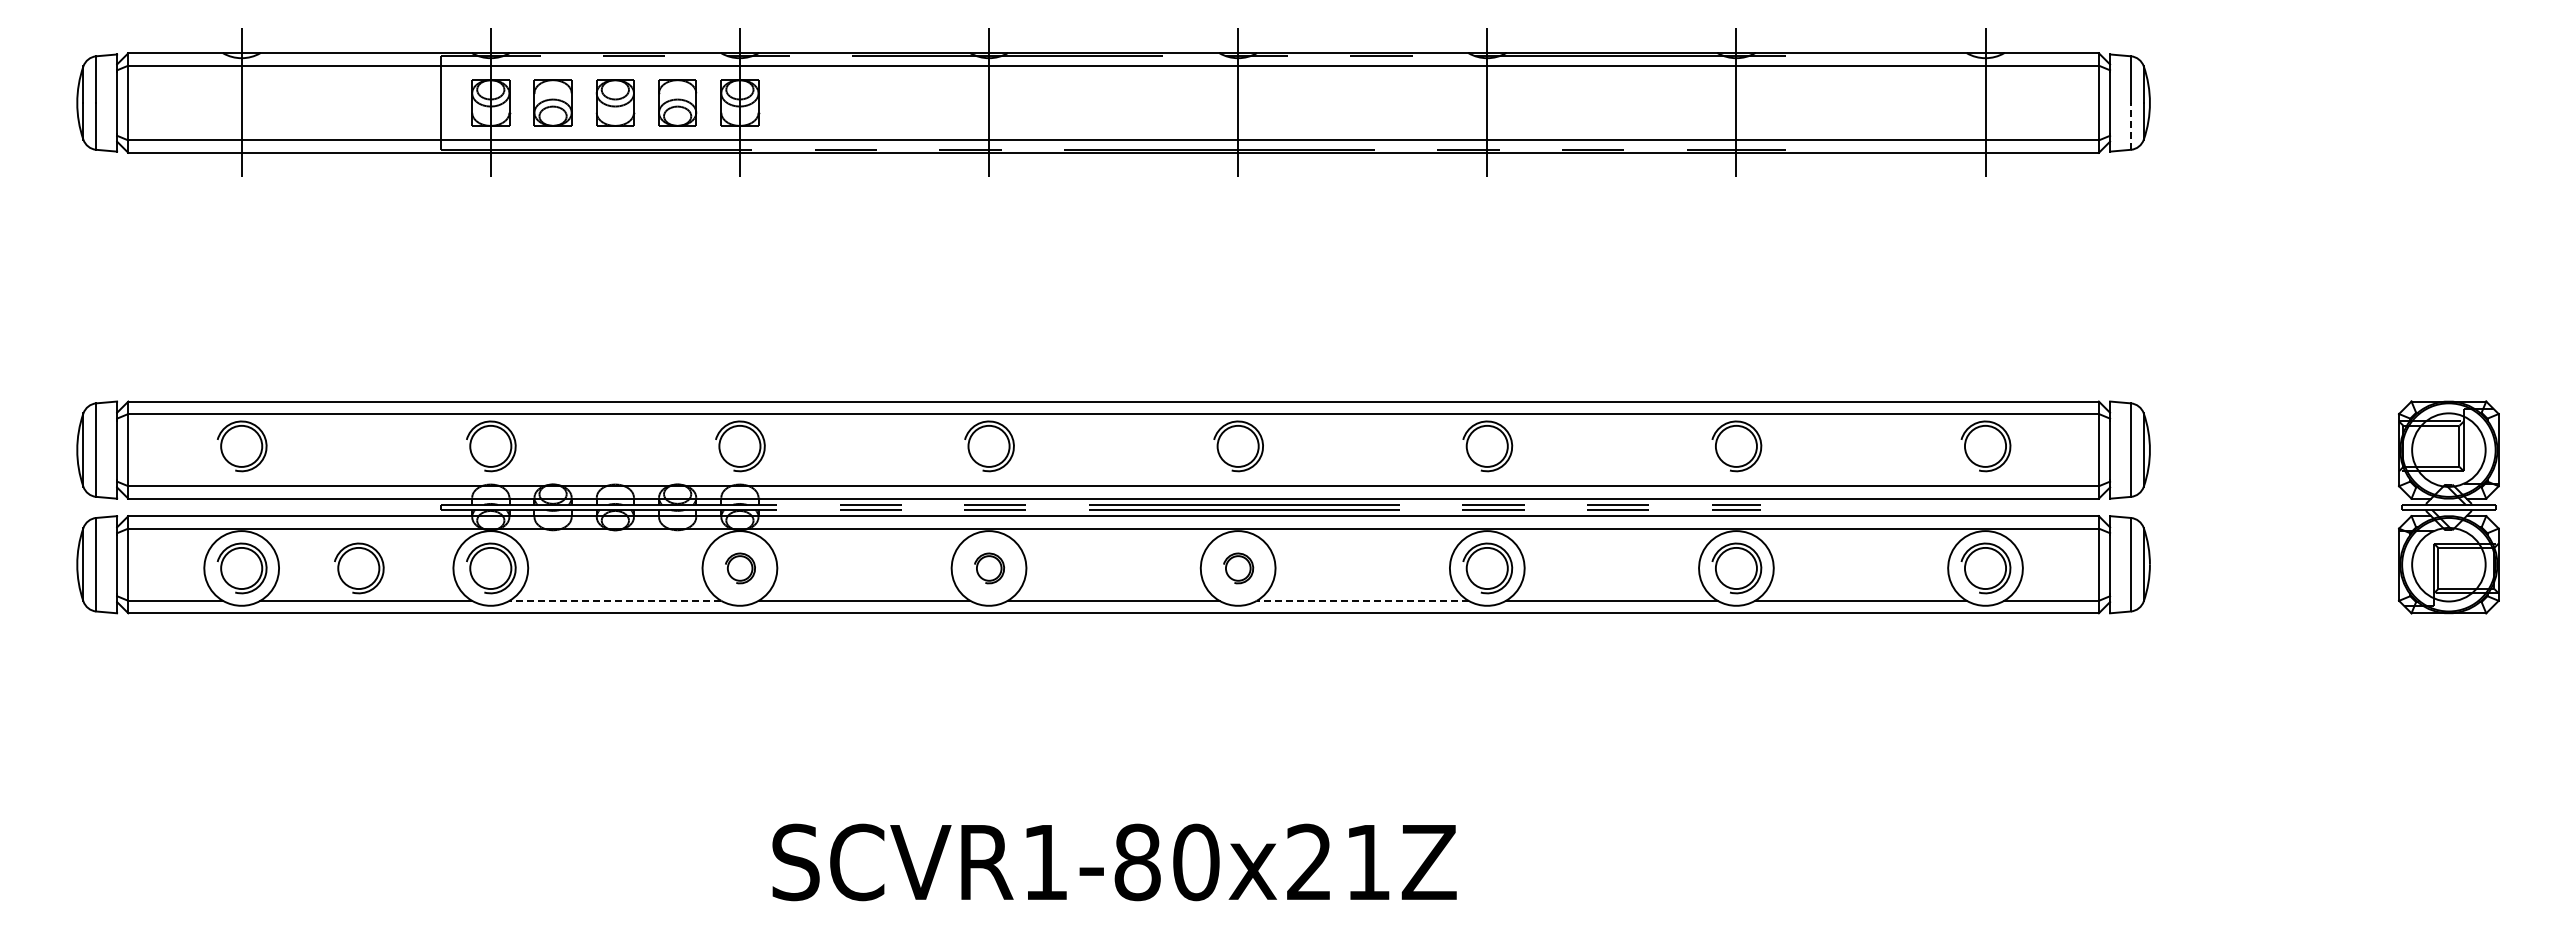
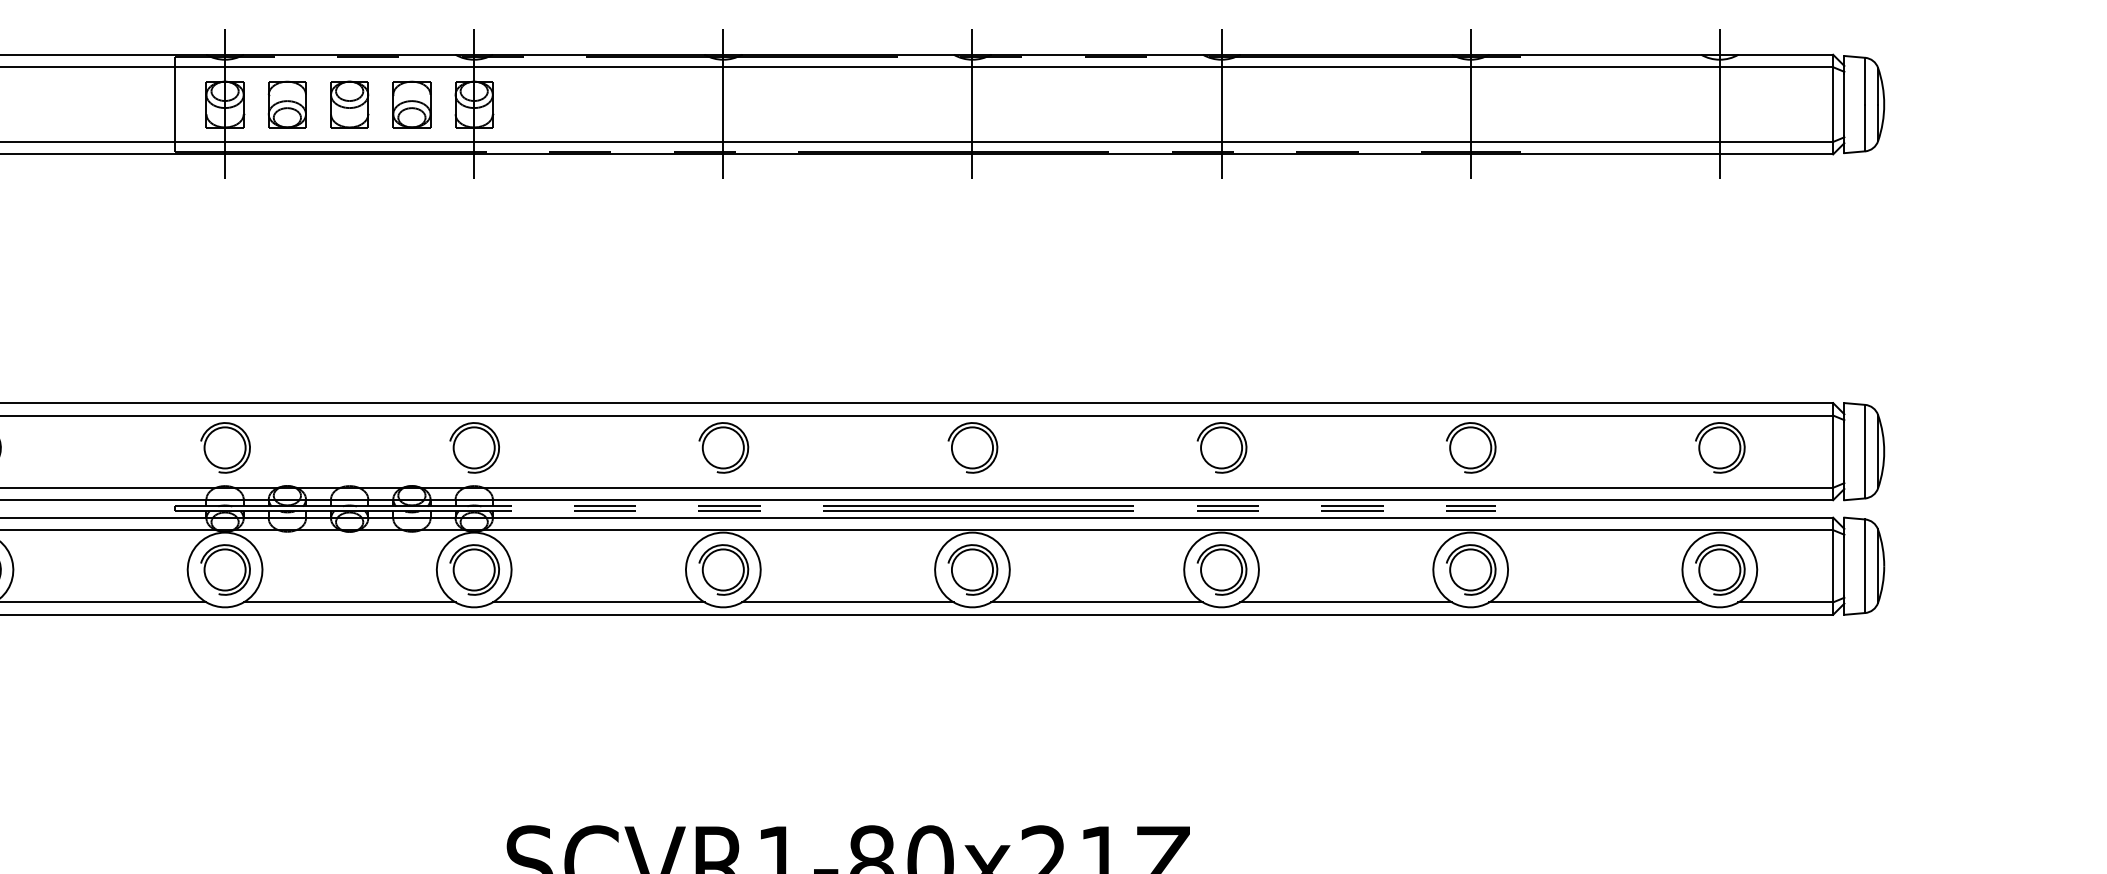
line: (2130, 125) -> (1864, 127), dashed -> solid
part: (359, 568) -> (93, 570), removed
part: (740, 568) -> (474, 570), size x1.67
part: (989, 568) -> (723, 570), size x1.67
part: (1238, 568) -> (972, 570), size x1.67
line: (615, 600) -> (349, 602), dashed -> solid
line: (1362, 600) -> (1096, 602), dashed -> solid

